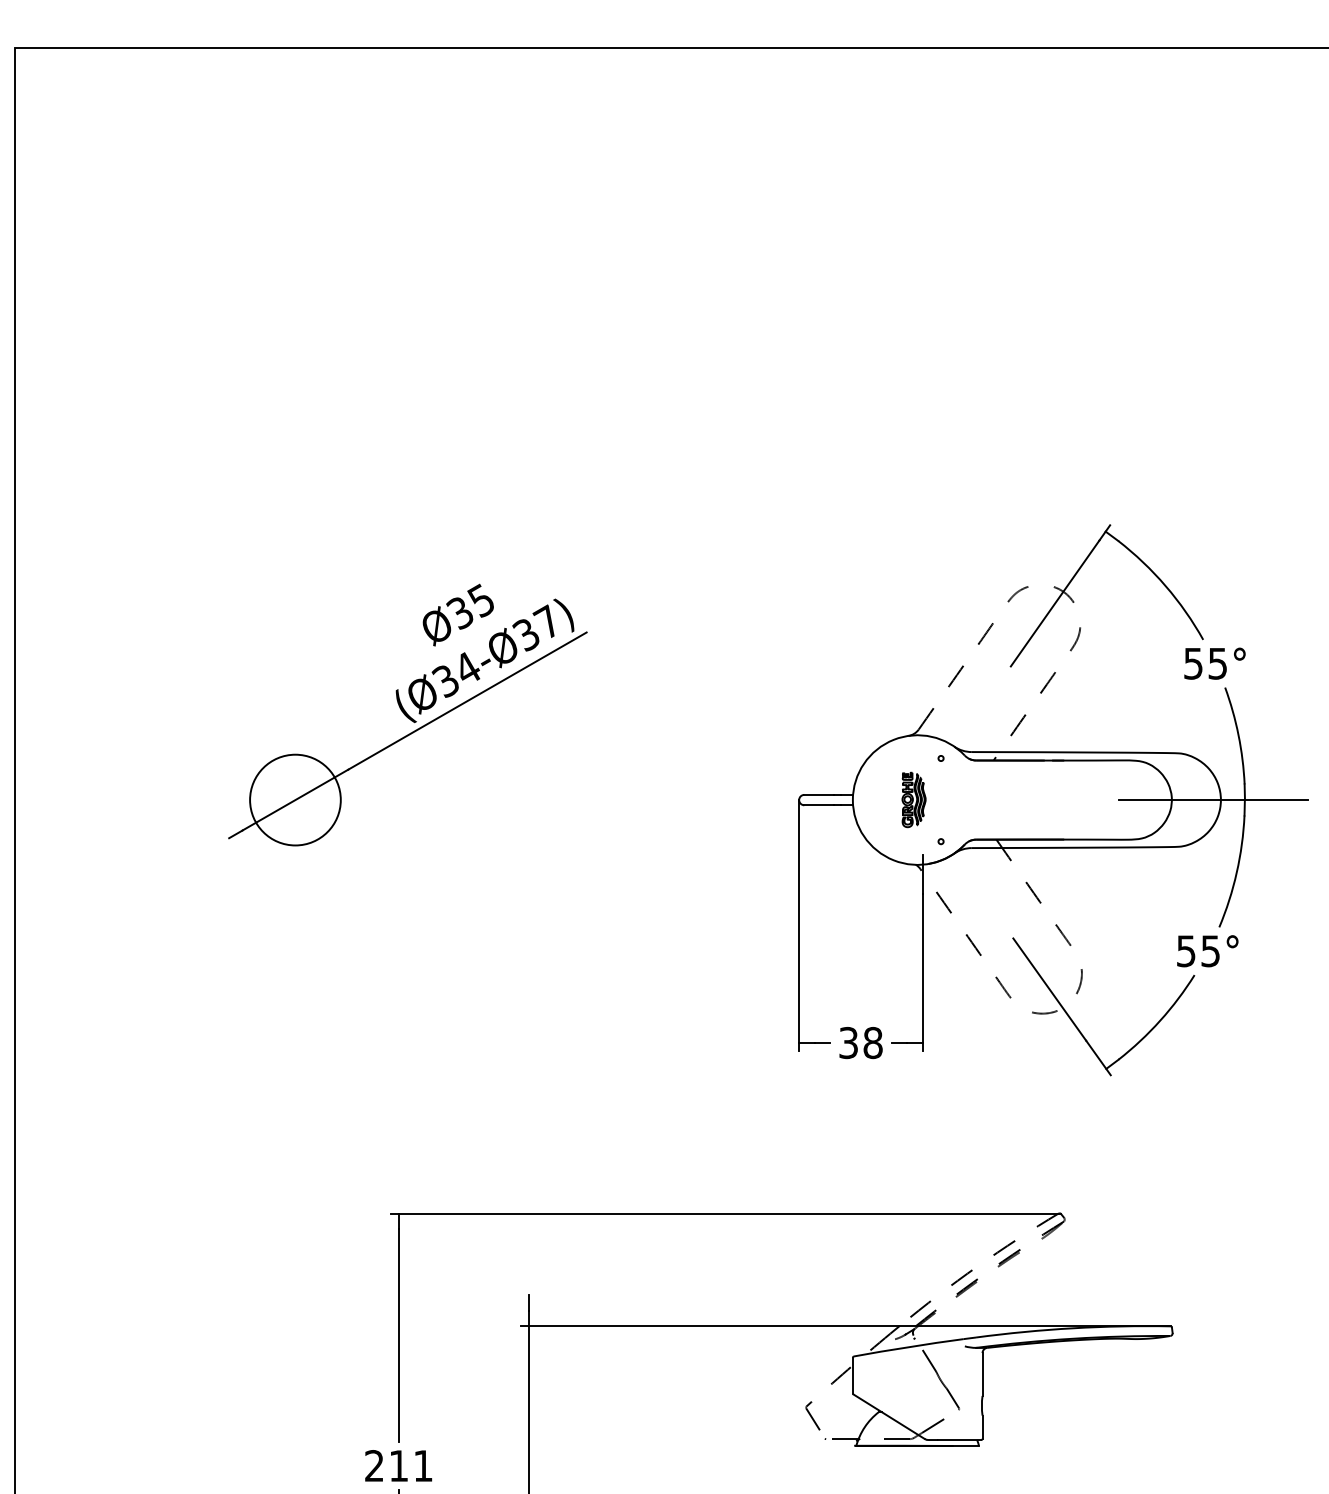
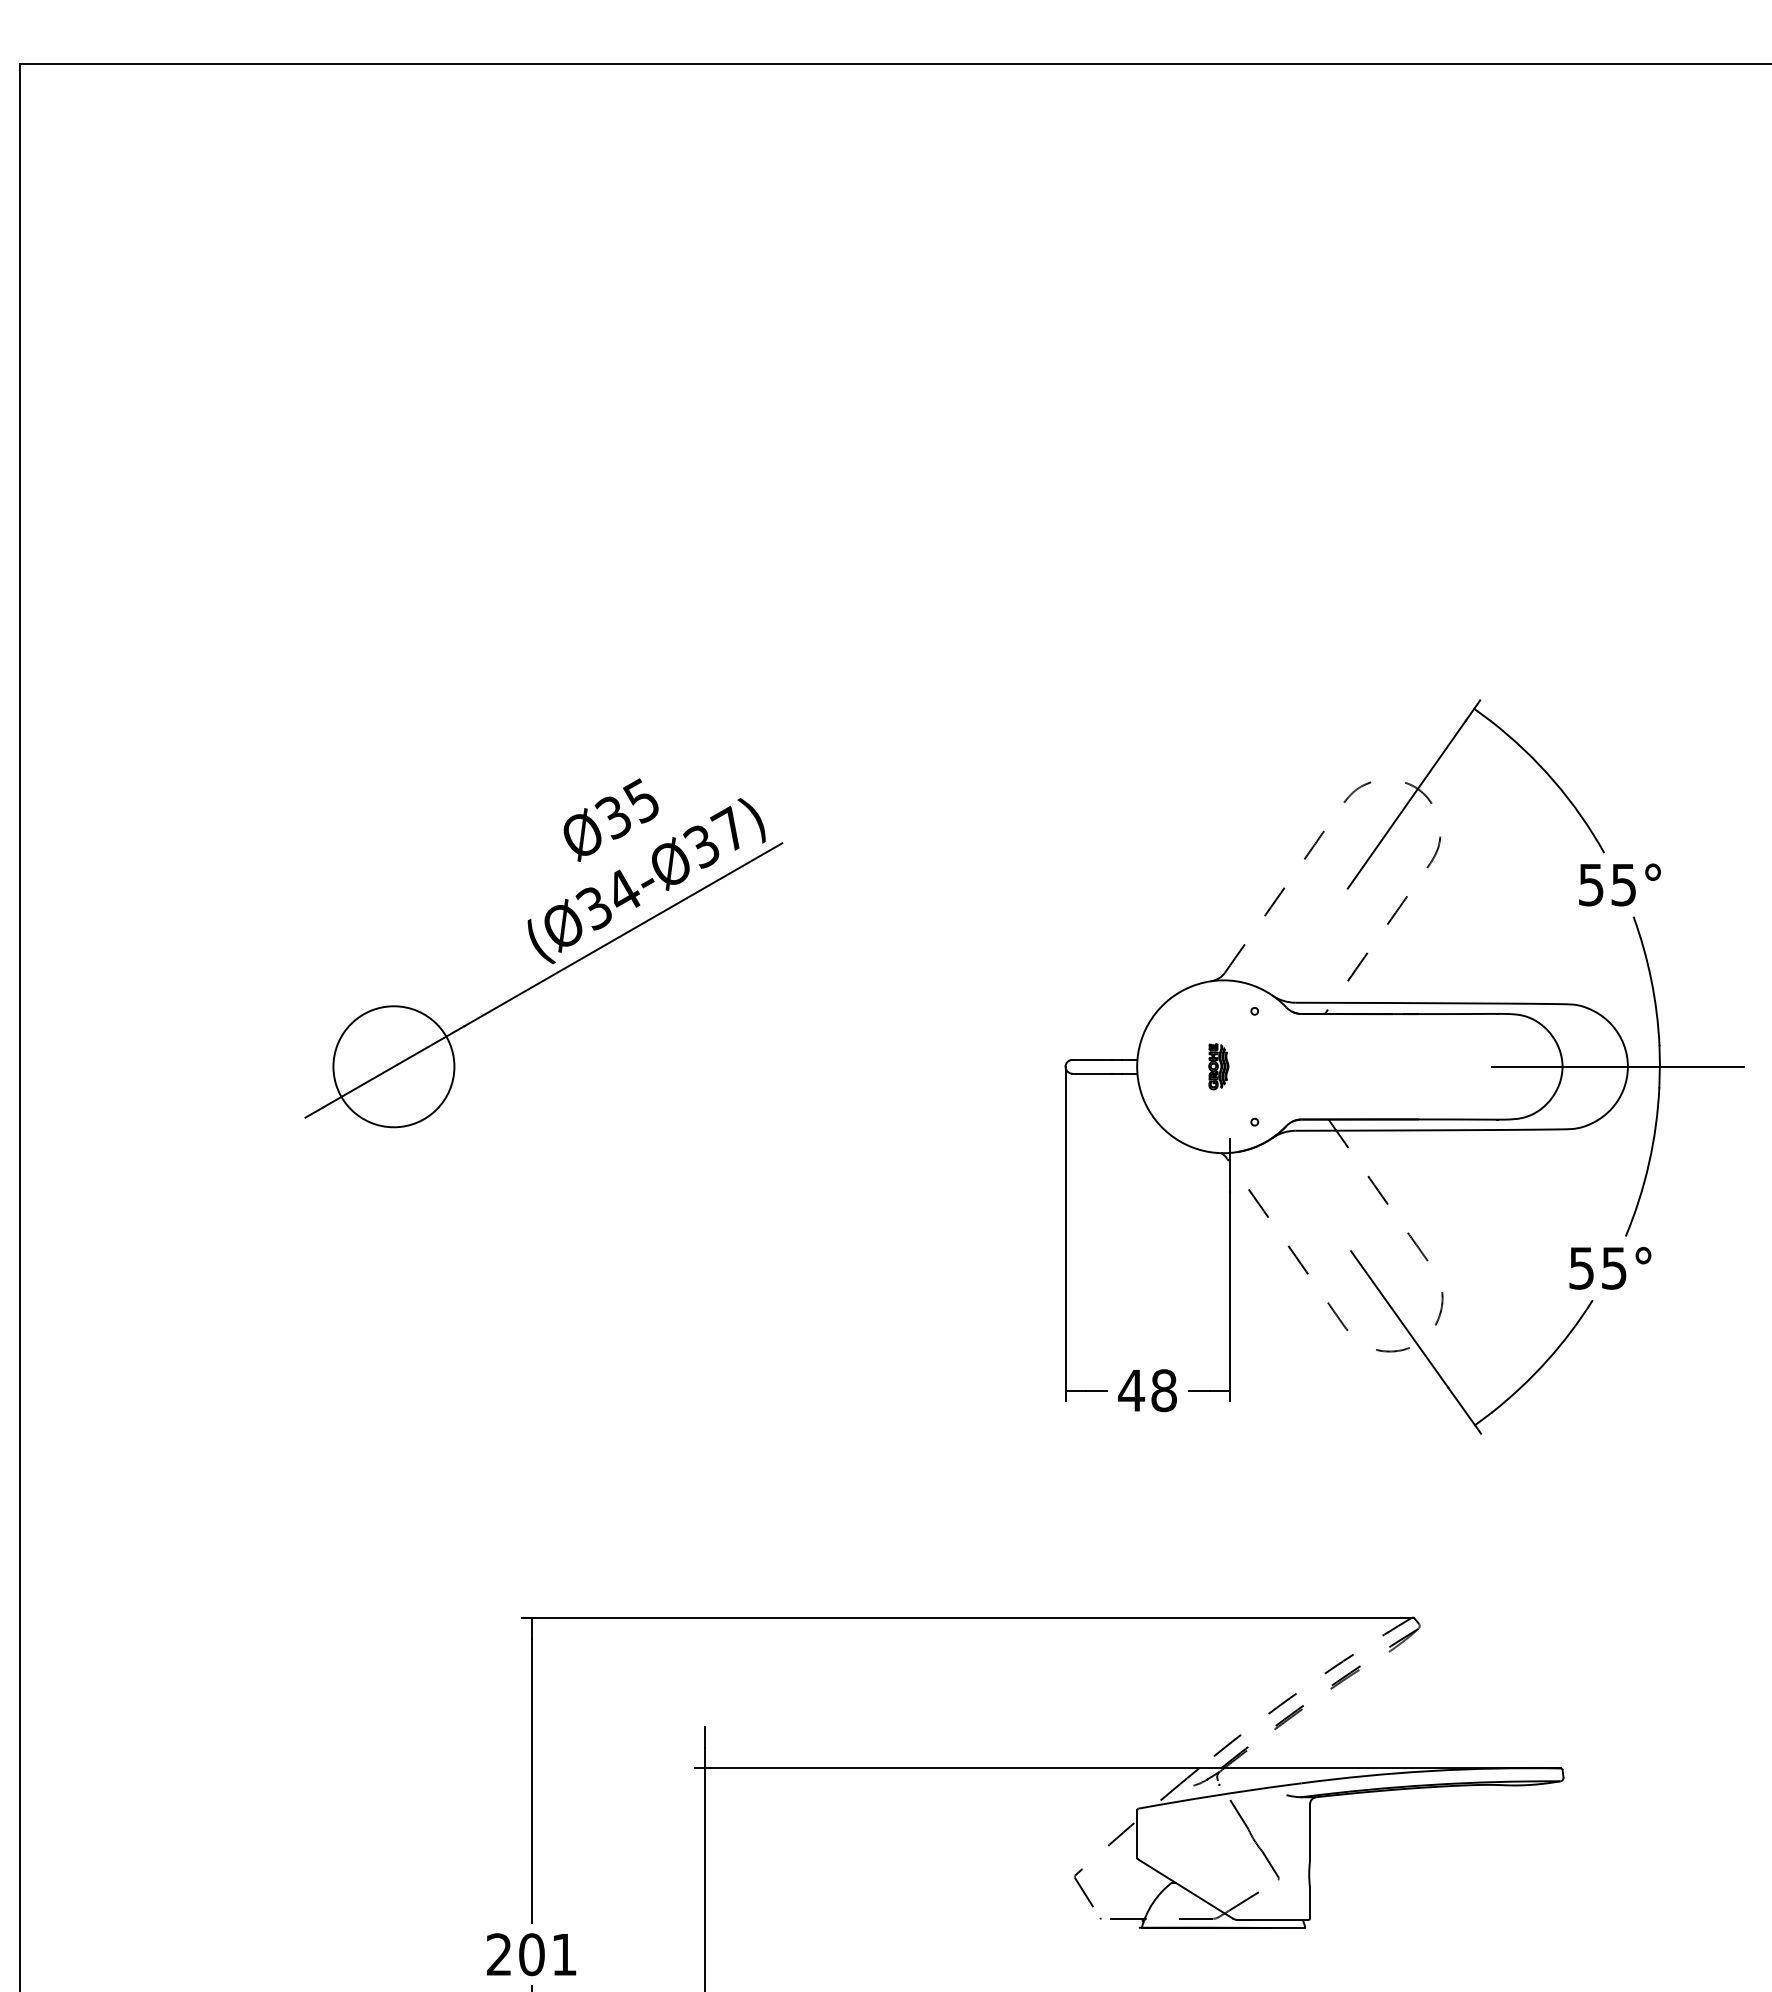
part: (913, 799) -> (1218, 1066), size x0.62
text: (848, 1042) -> (1131, 1390), 38 -> 48
text: (398, 1465) -> (531, 1954), 211 -> 201

